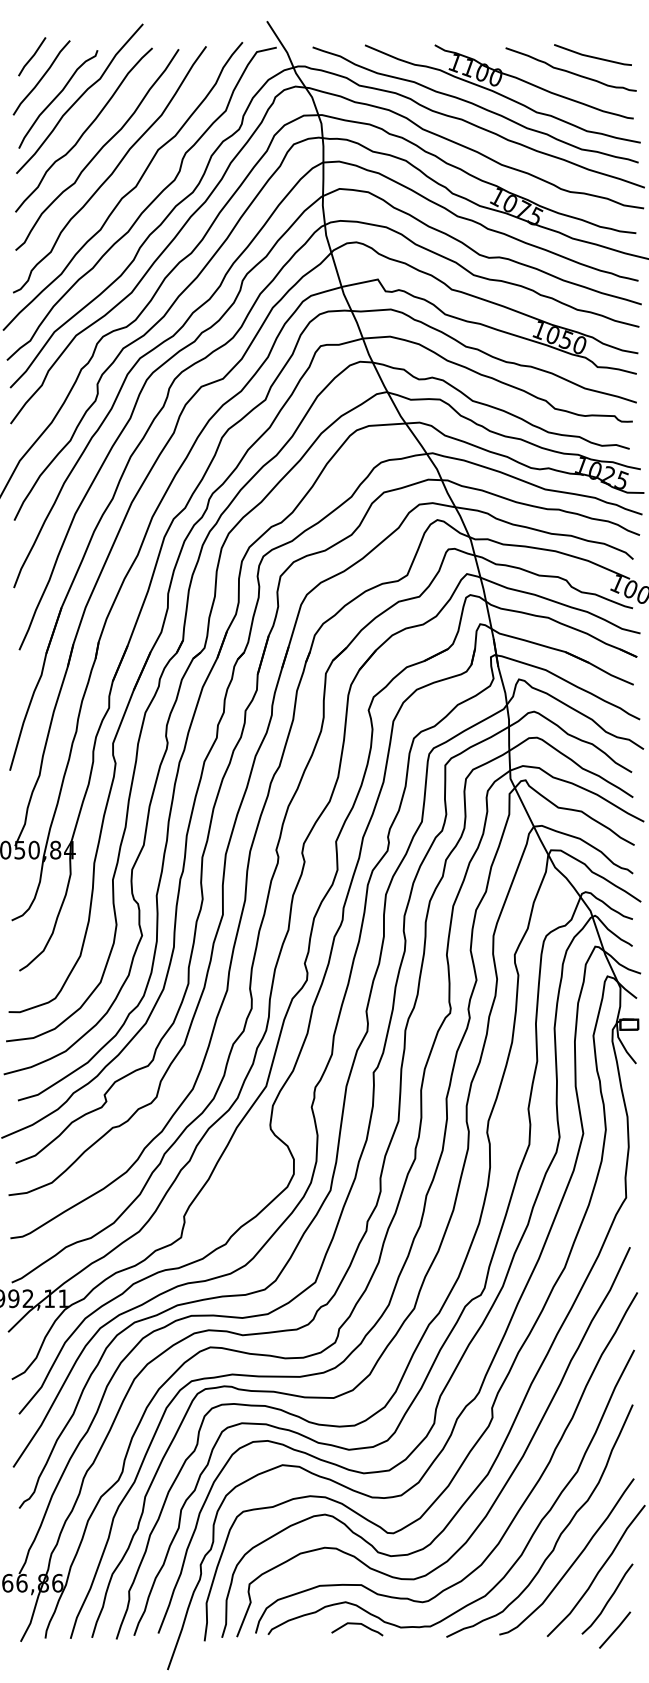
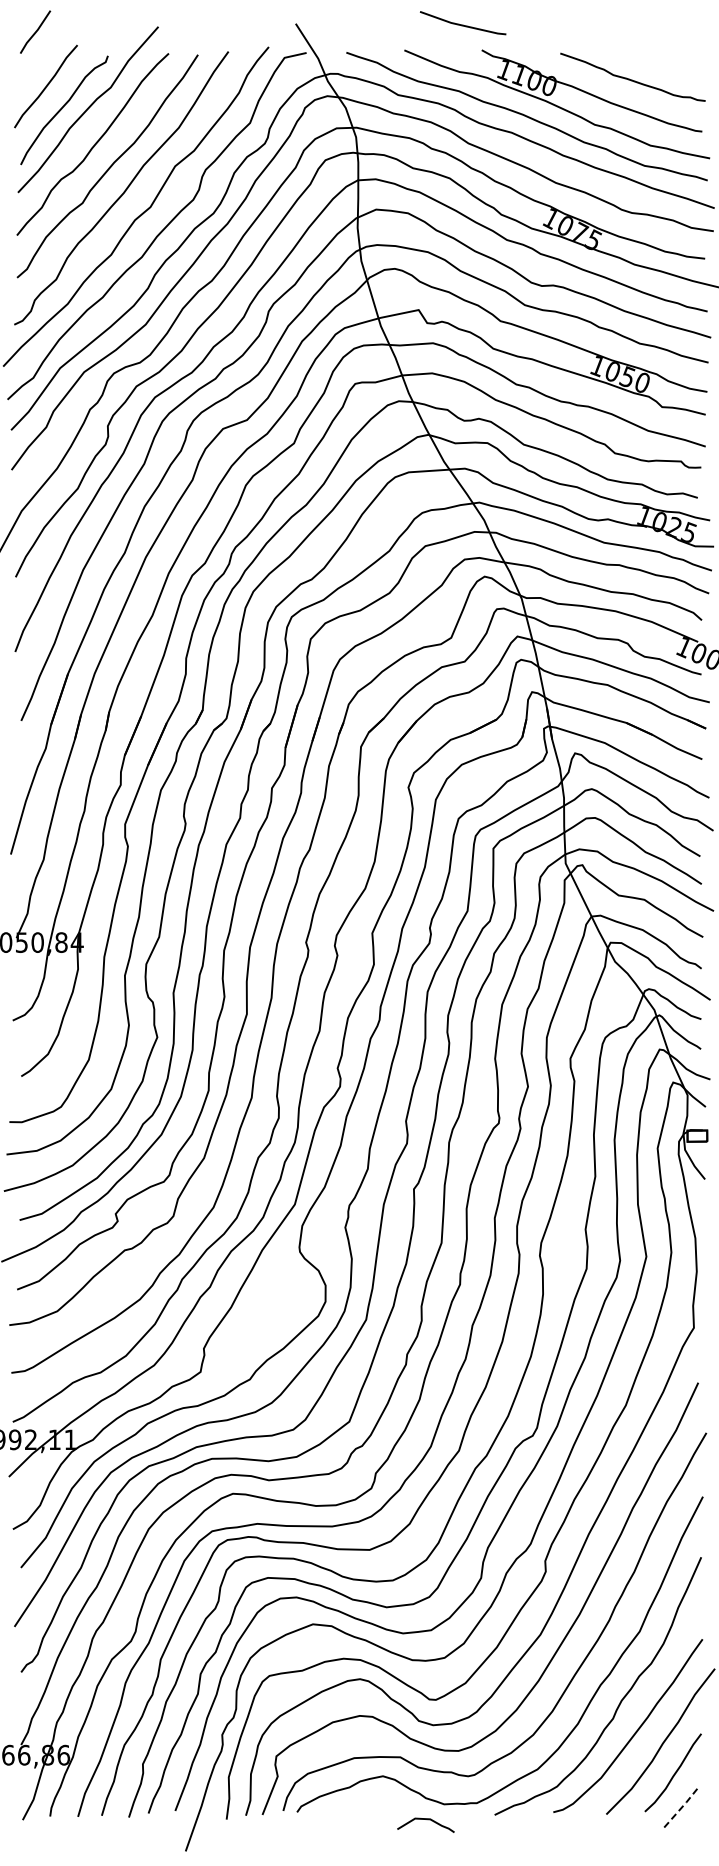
line: (32, 56) -> (35, 31), moved
line: (593, 56) -> (463, 24), moved
curve: (358, 1624) -> (427, 1820), moved
line: (615, 1629) -> (682, 1806), solid -> dashed

